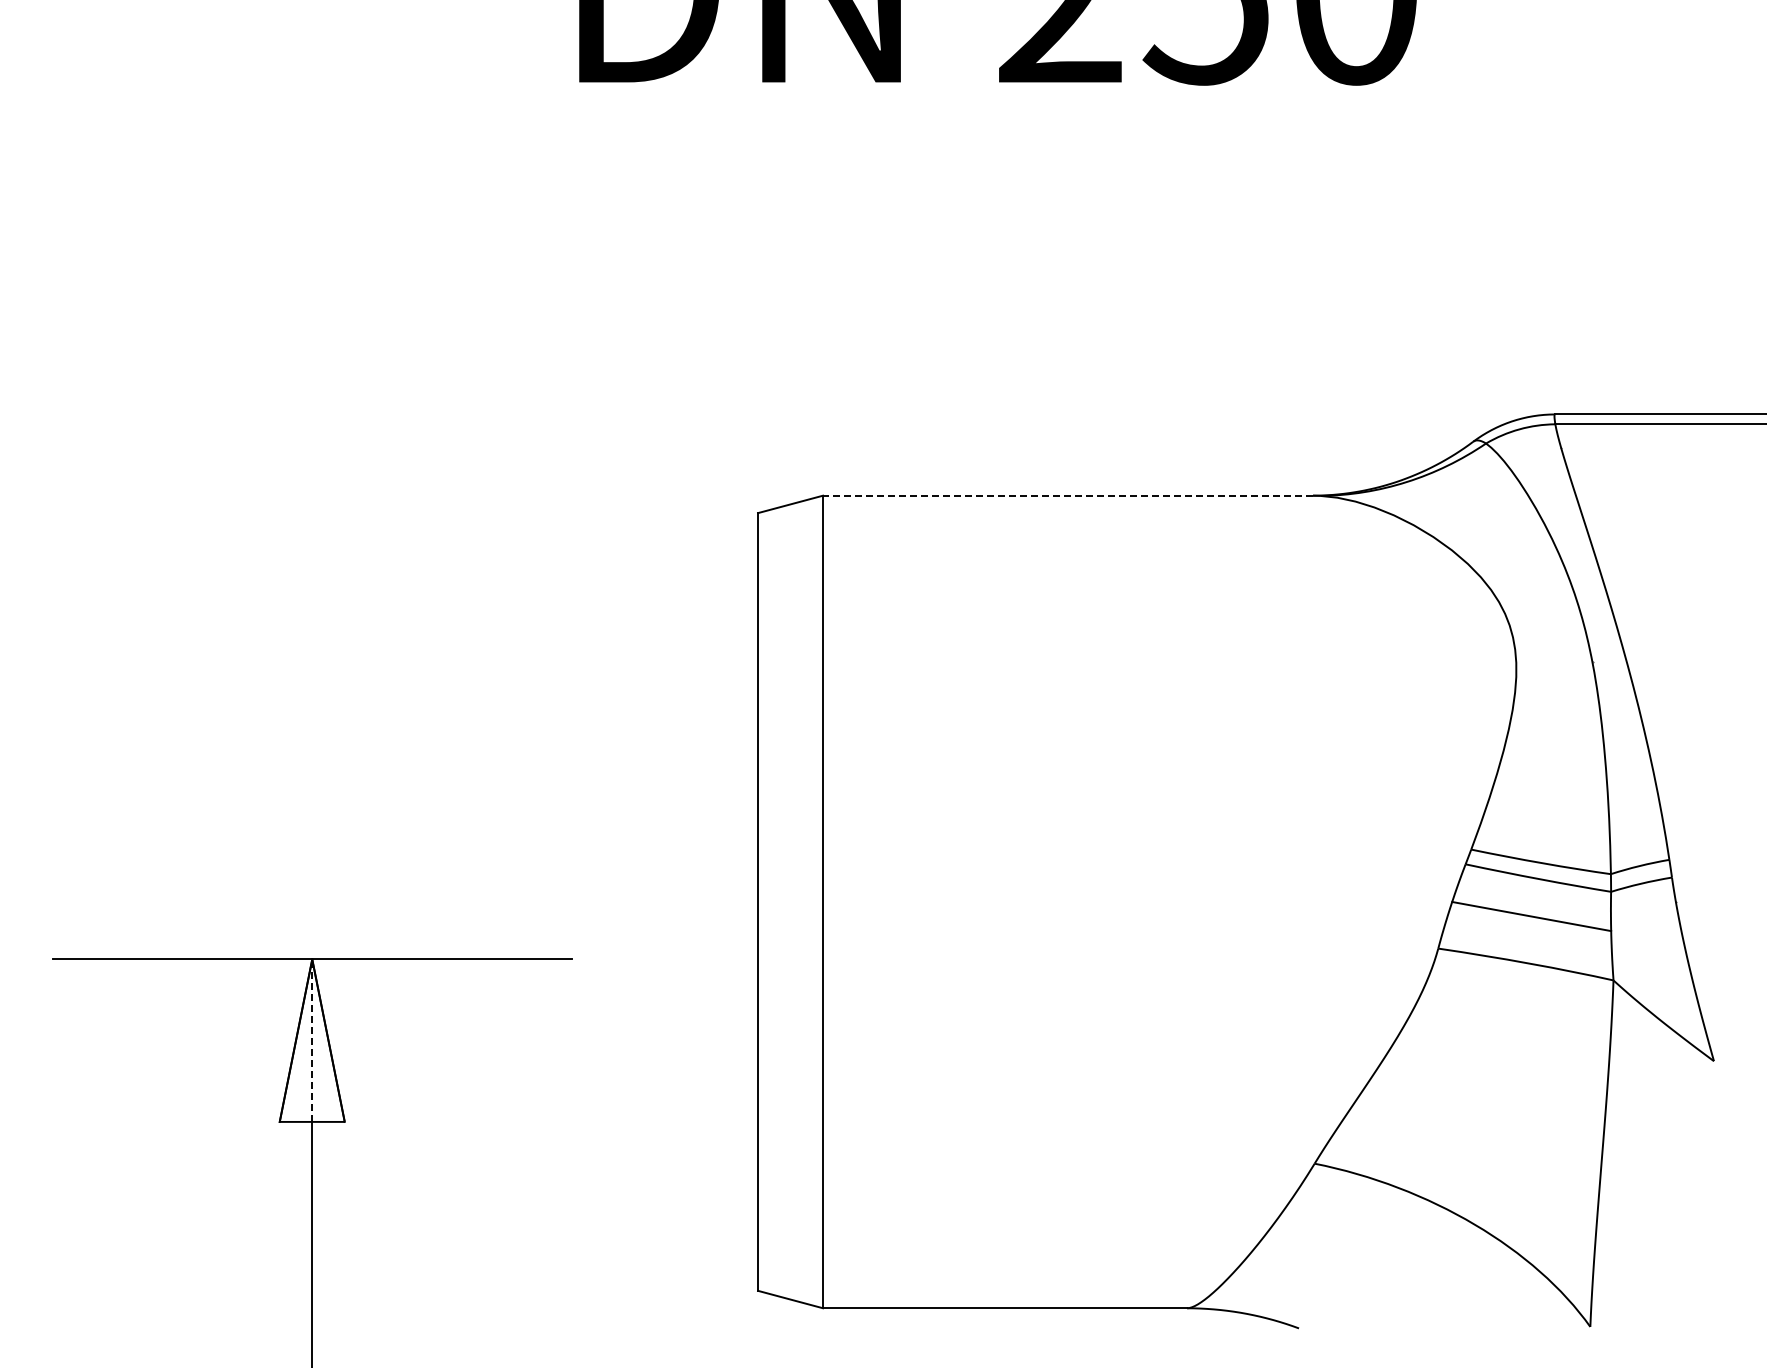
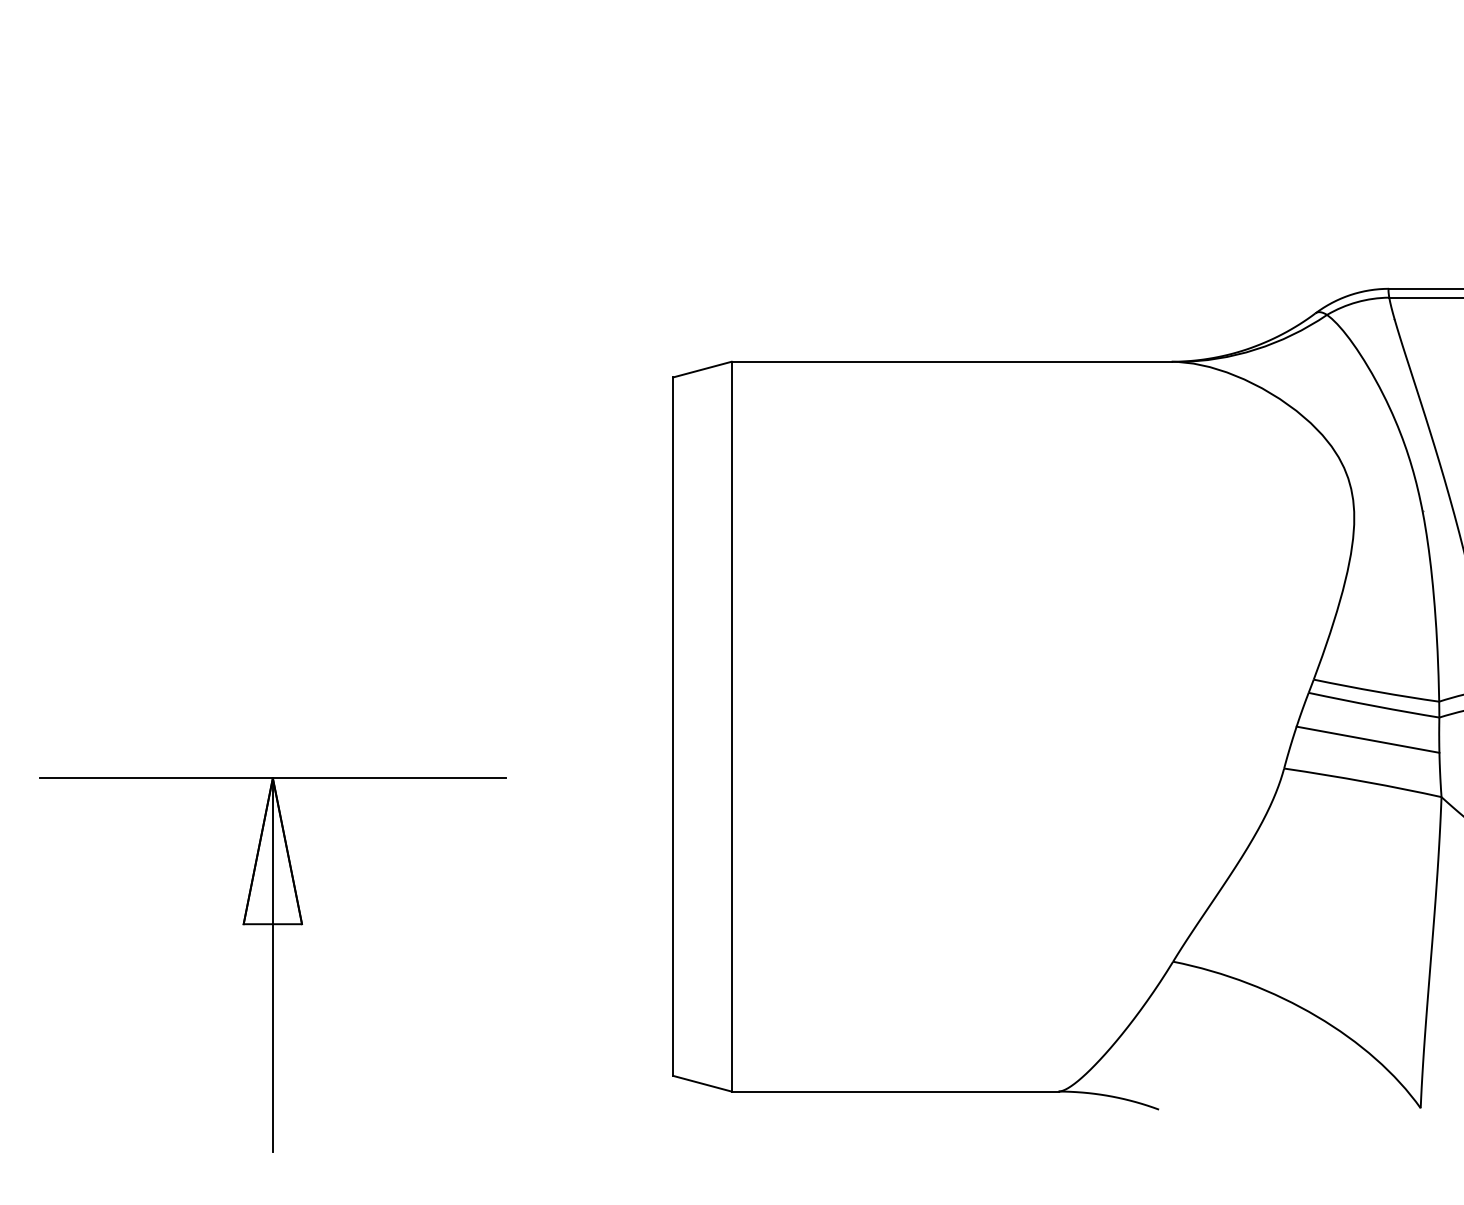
line: (1068, 495) -> (952, 361), dashed -> solid
line: (312, 1040) -> (273, 851), dashed -> solid

